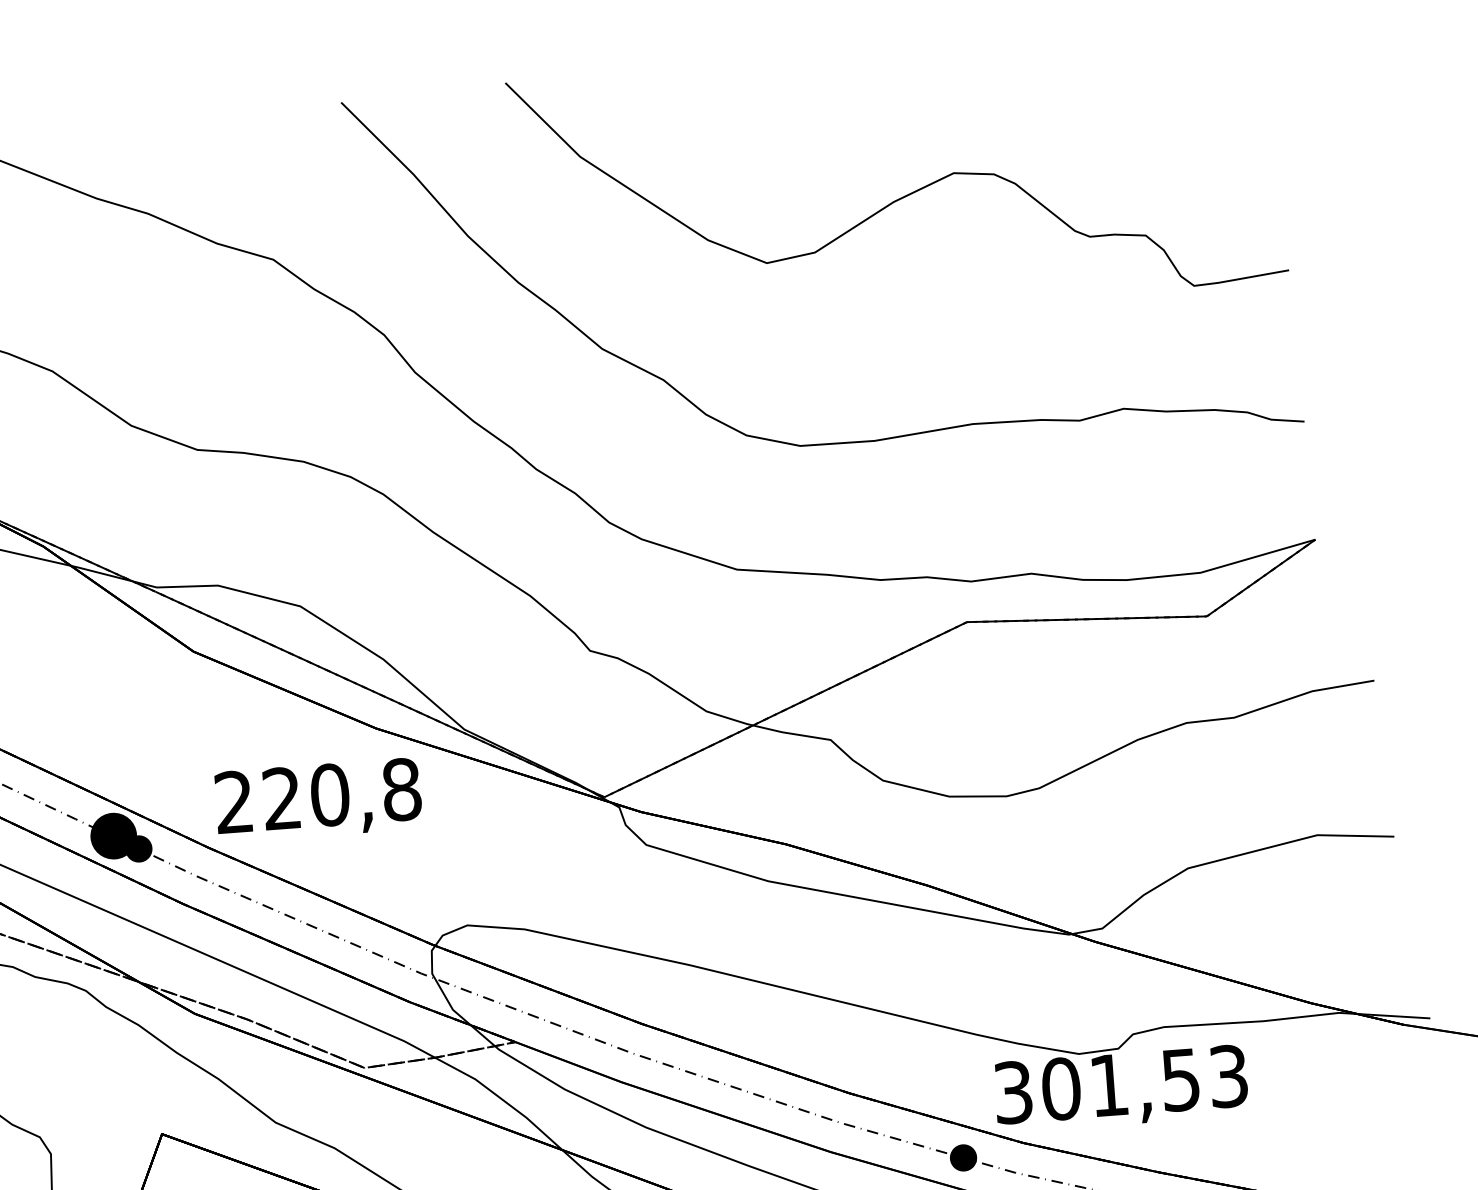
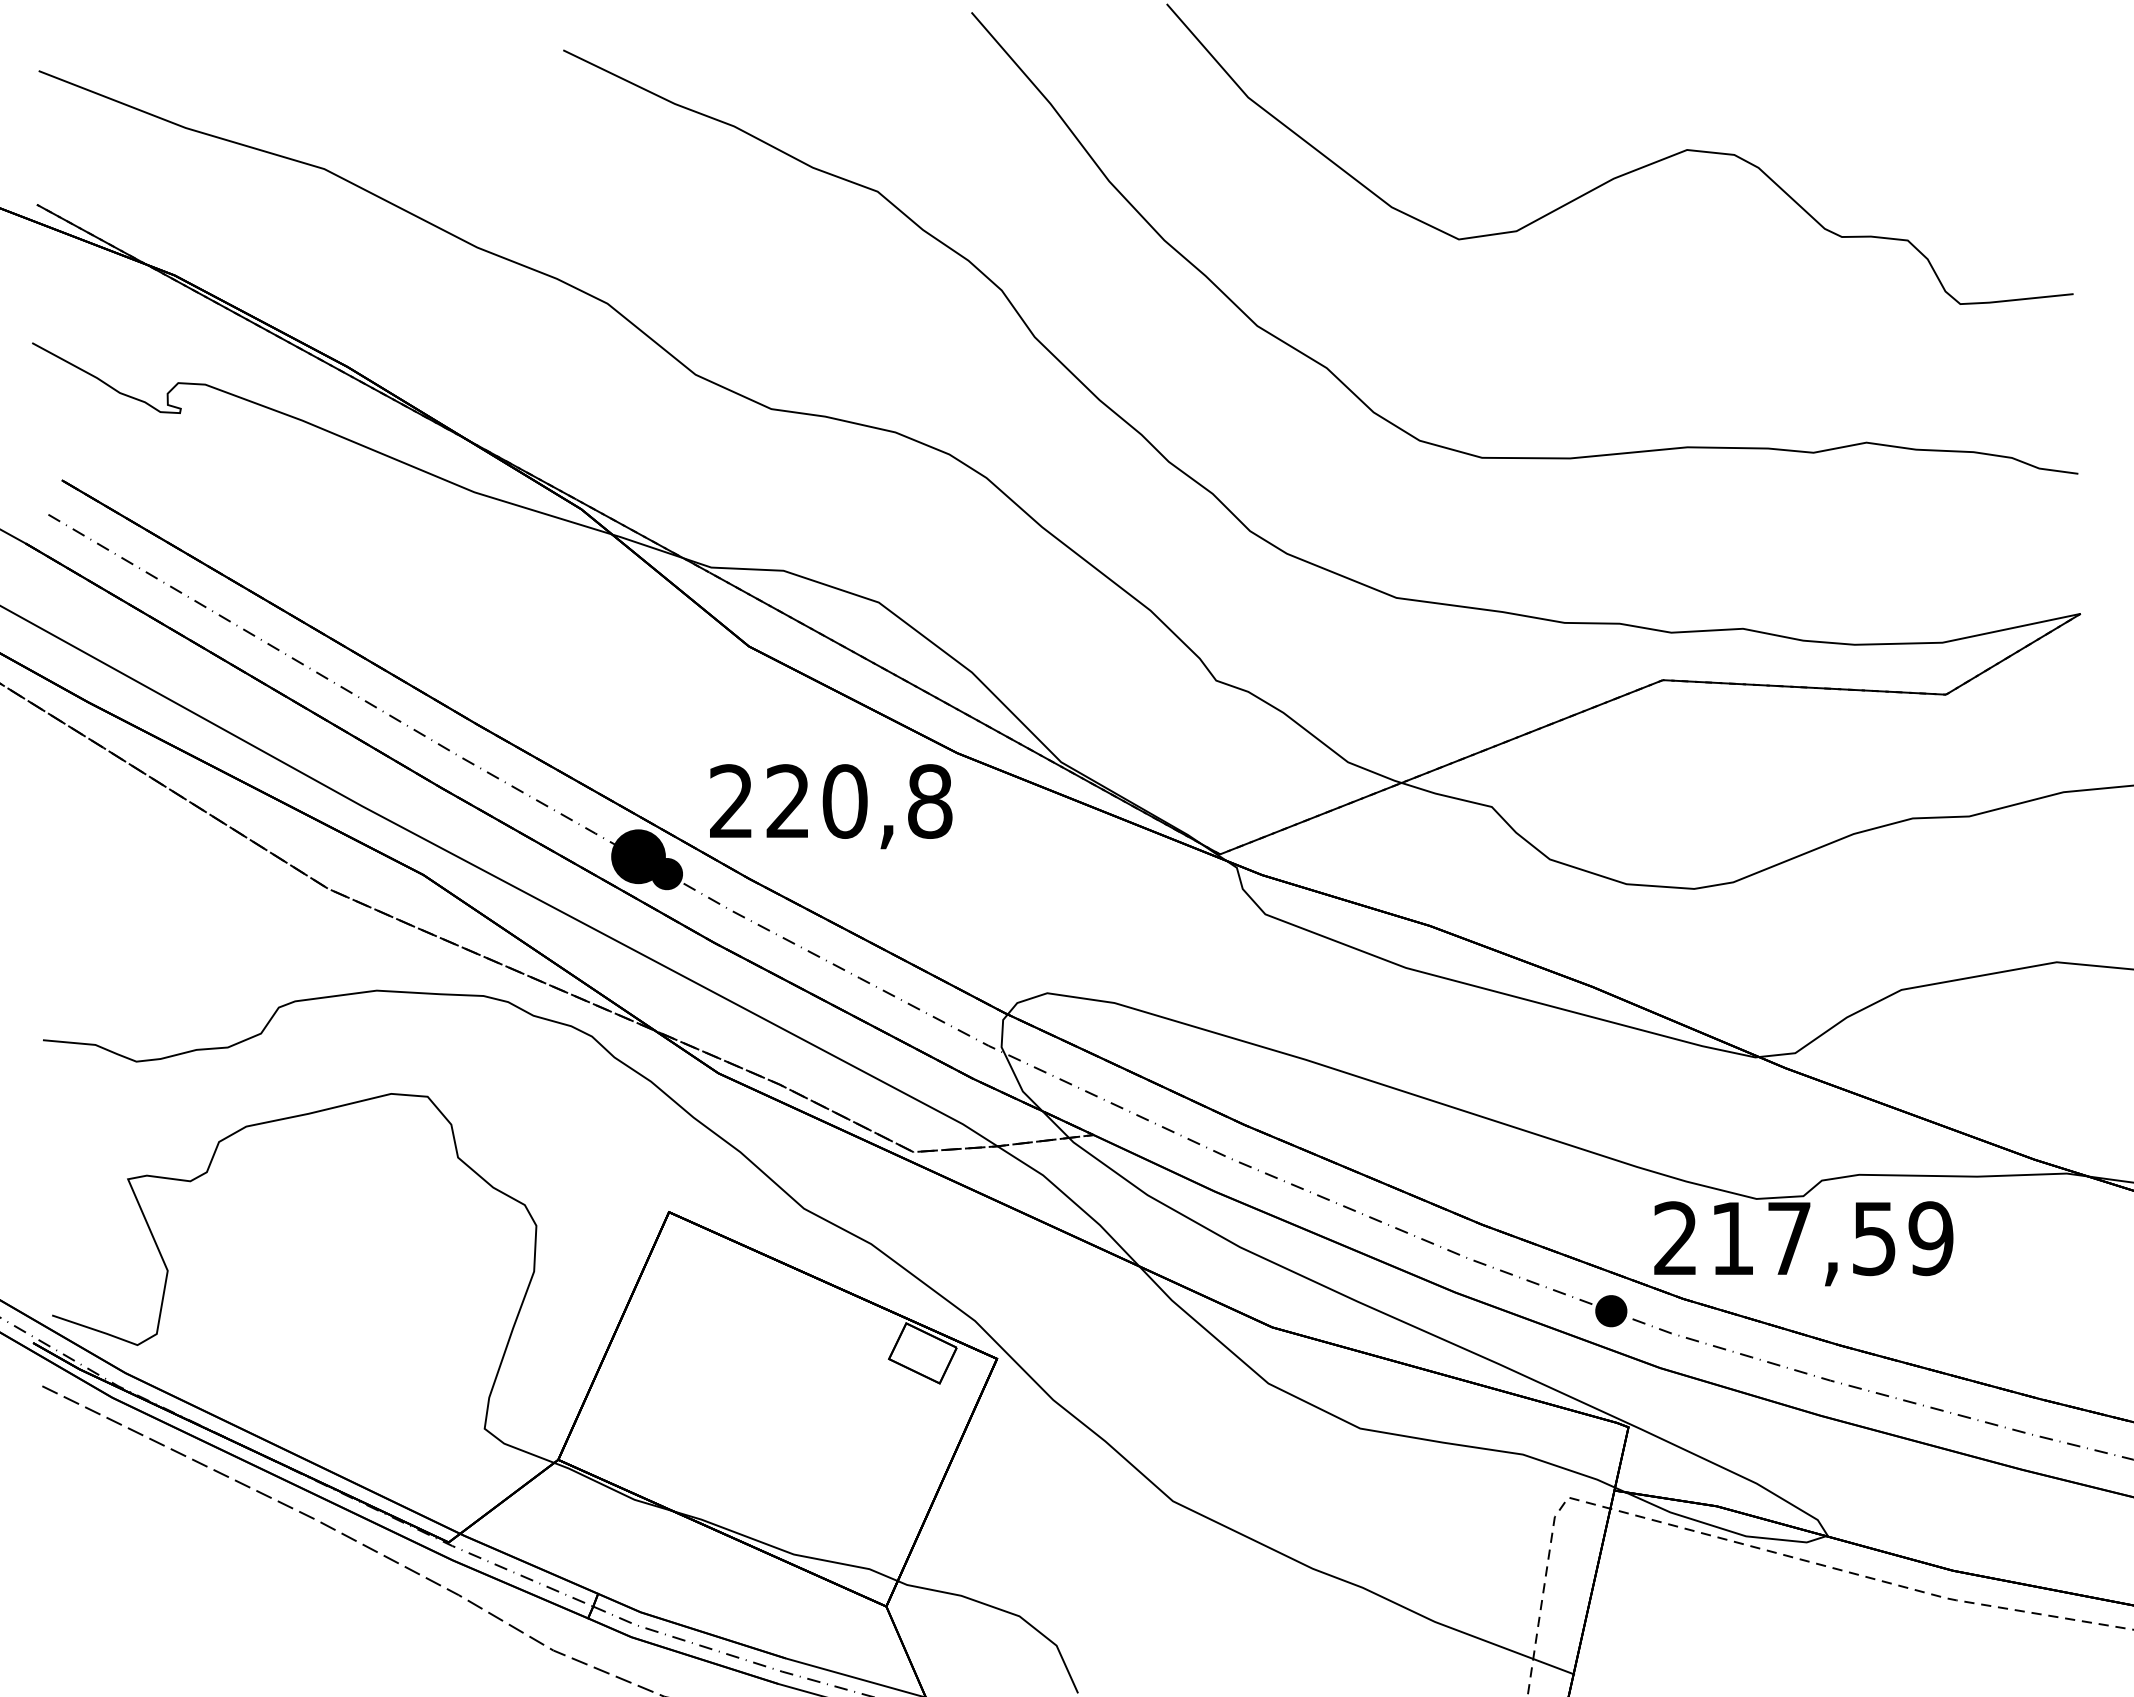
text: (318, 800) -> (831, 806), moved
text: (1121, 1084) -> (1803, 1238), 301,53 -> 217,59

